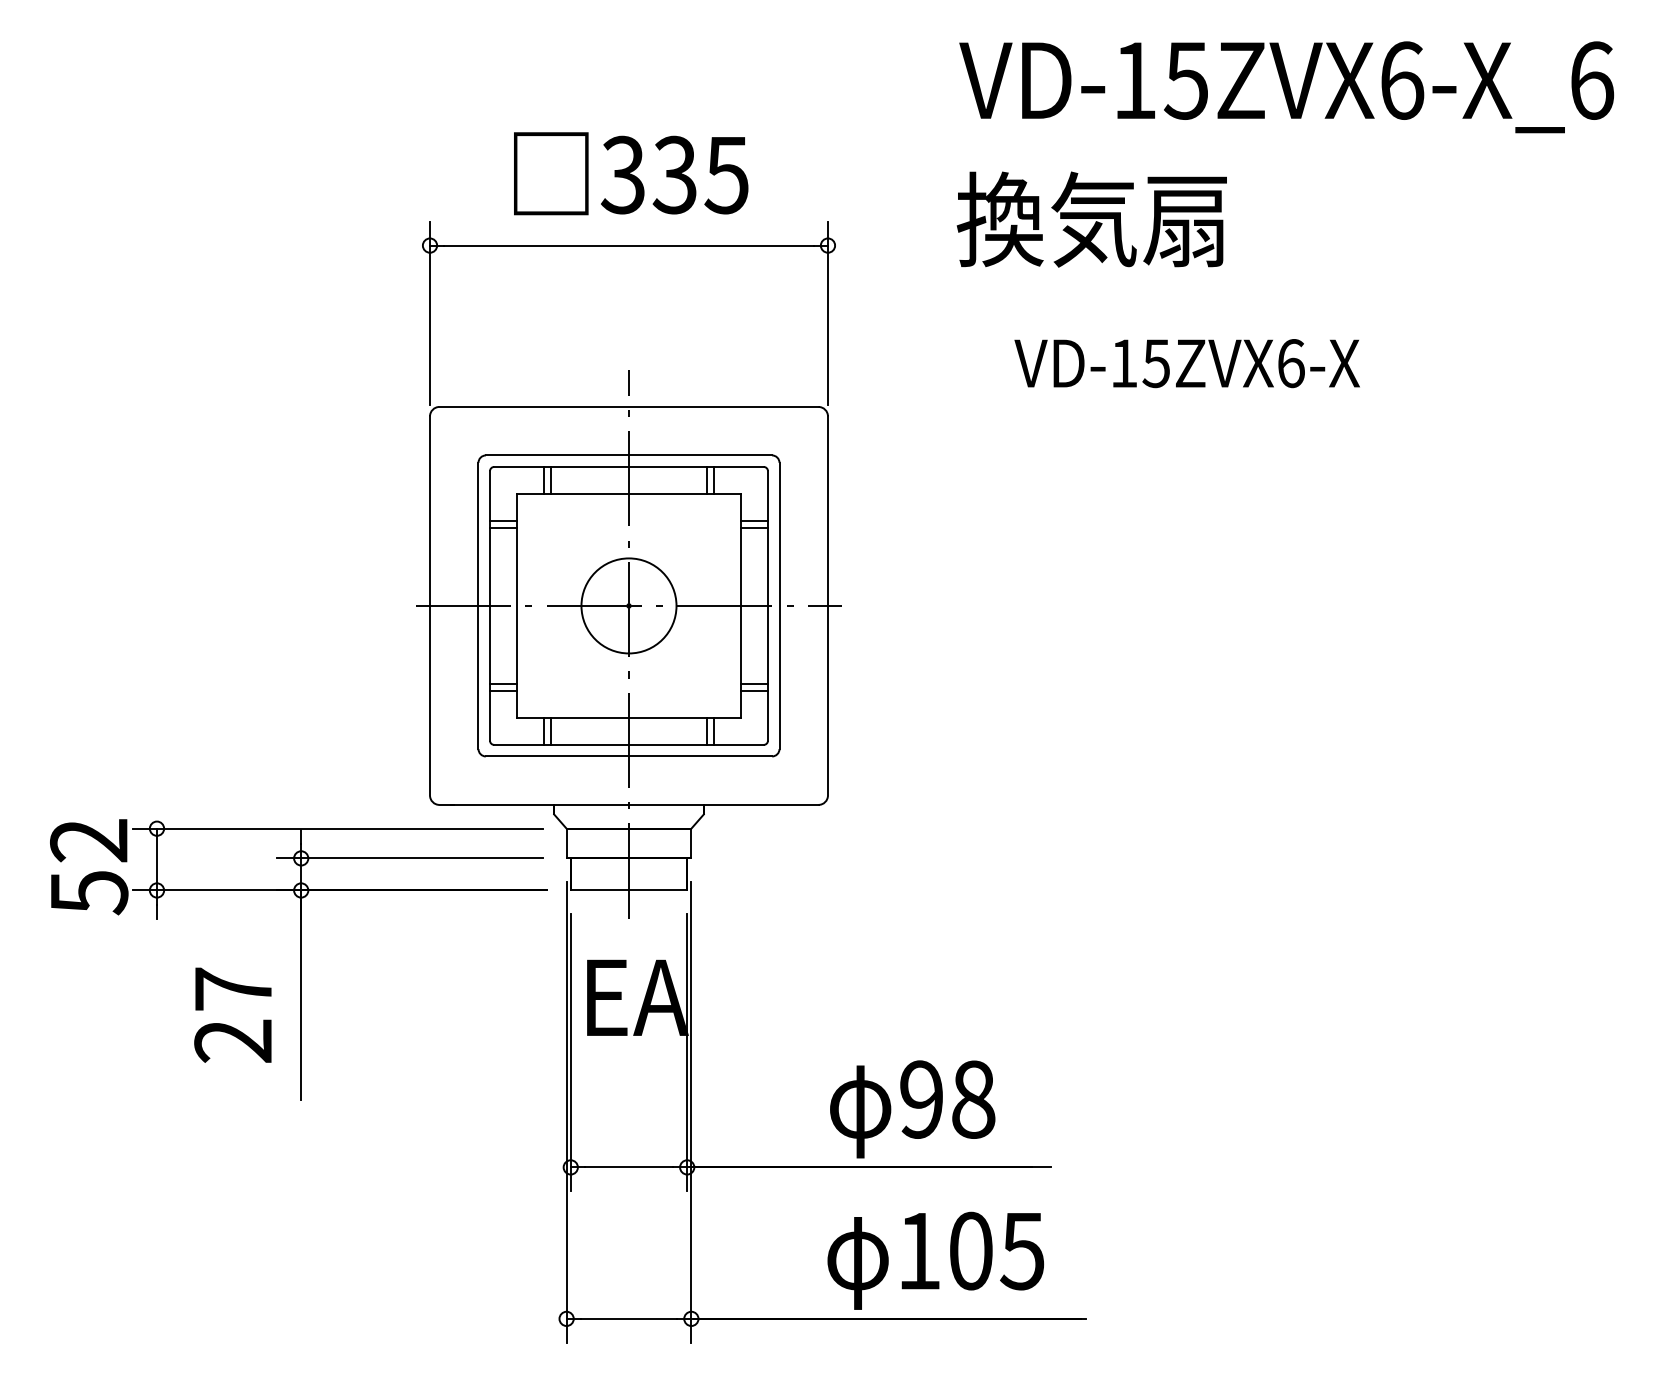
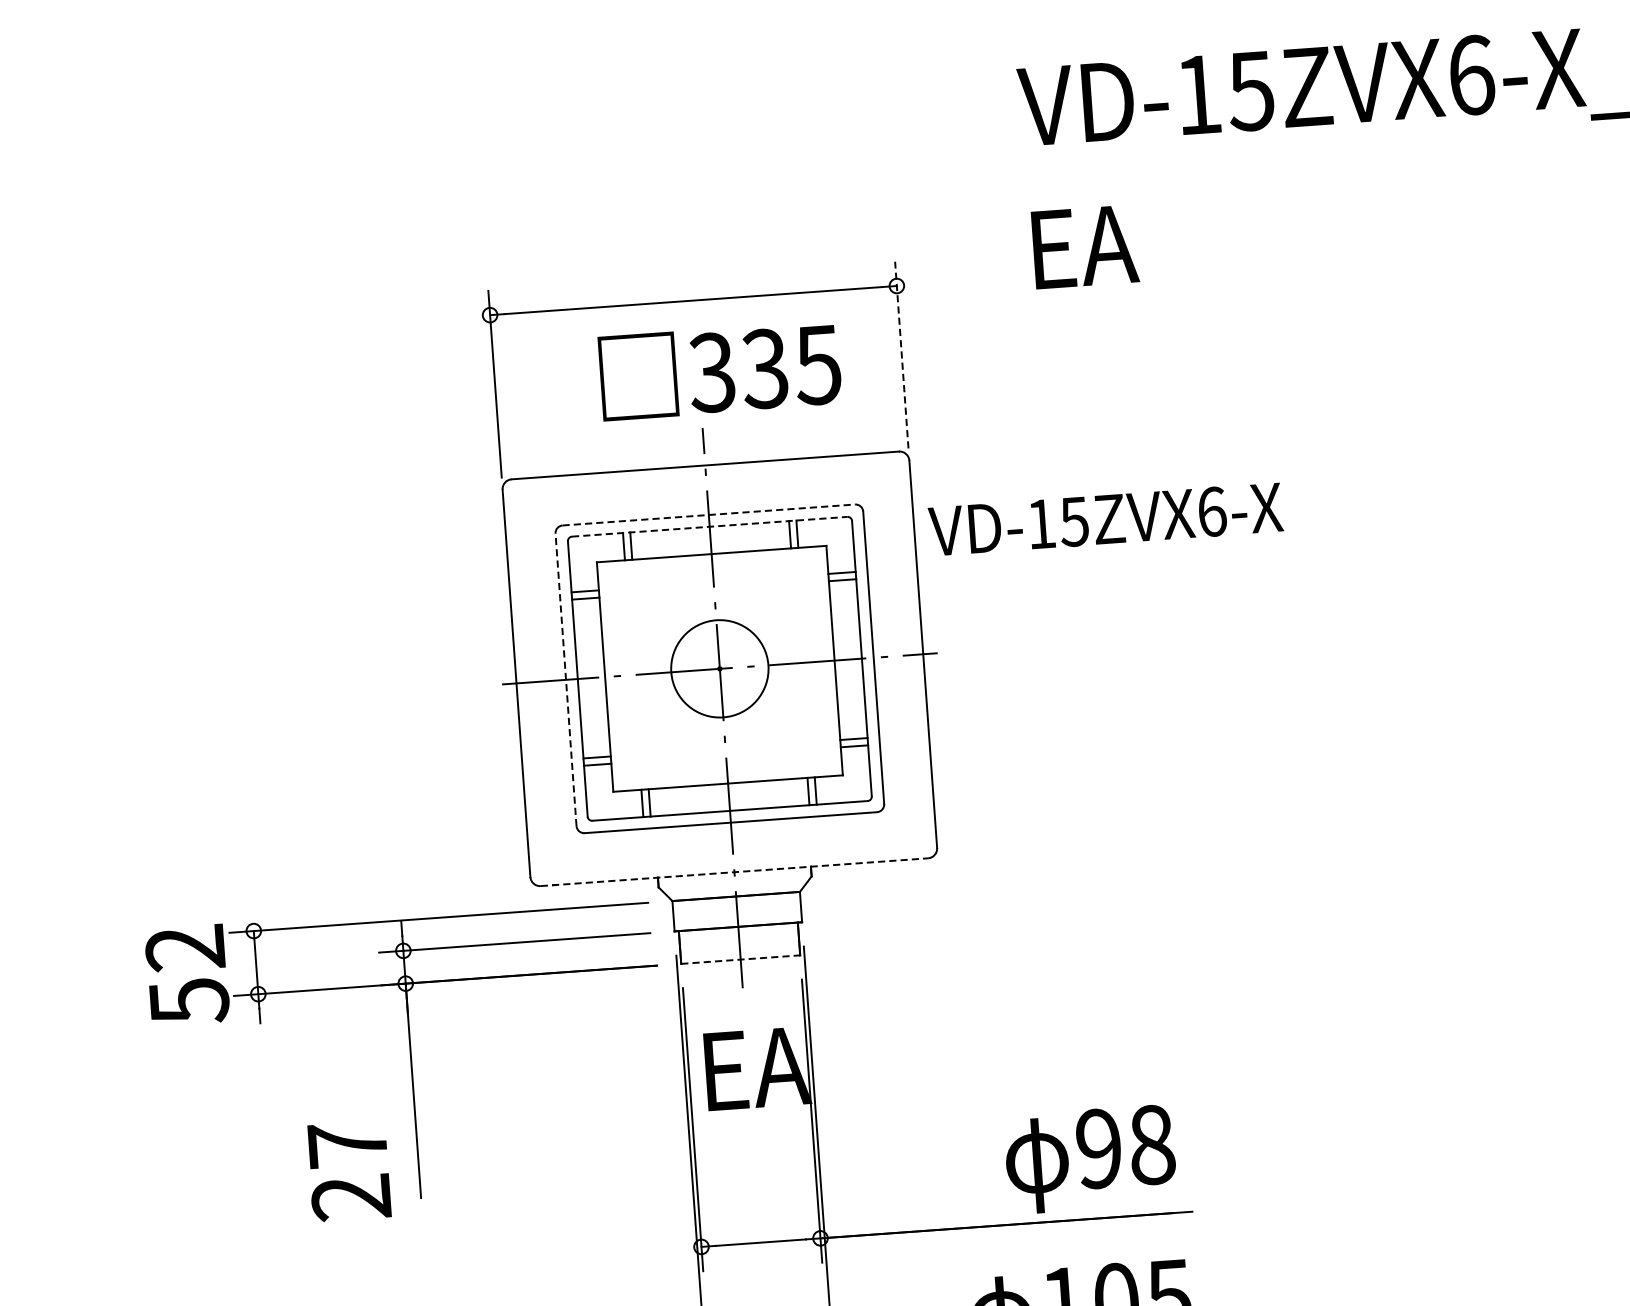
text: (631, 173) -> (720, 370), moved
text: (1091, 219) -> (1164, 240), 換気扇 -> EA
line: (828, 312) -> (902, 354), solid -> dashed
text: (1186, 363) -> (1105, 519), moved
line: (629, 455) -> (709, 515), solid -> dashed
line: (629, 466) -> (710, 526), solid -> dashed
line: (478, 605) -> (566, 679), solid -> dashed
line: (629, 804) -> (734, 871), solid -> dashed
line: (629, 890) -> (741, 959), solid -> dashed
text: (232, 1014) -> (348, 1170), moved
text: (912, 1109) -> (1090, 1159), moved

